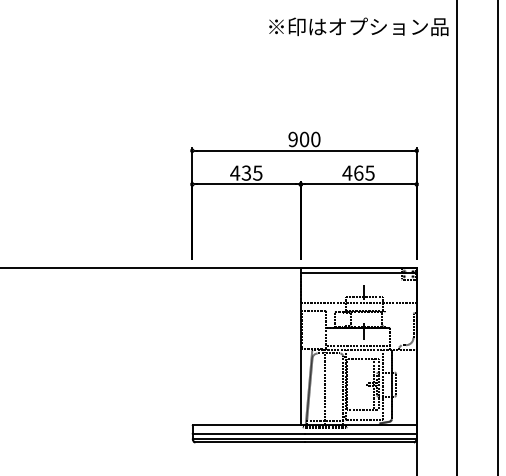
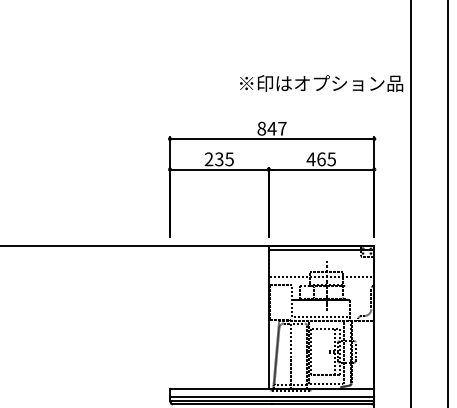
text: (358, 26) -> (321, 83), moved
text: (304, 139) -> (272, 128), 900 -> 847
text: (235, 172) -> (209, 158), 435 -> 235

